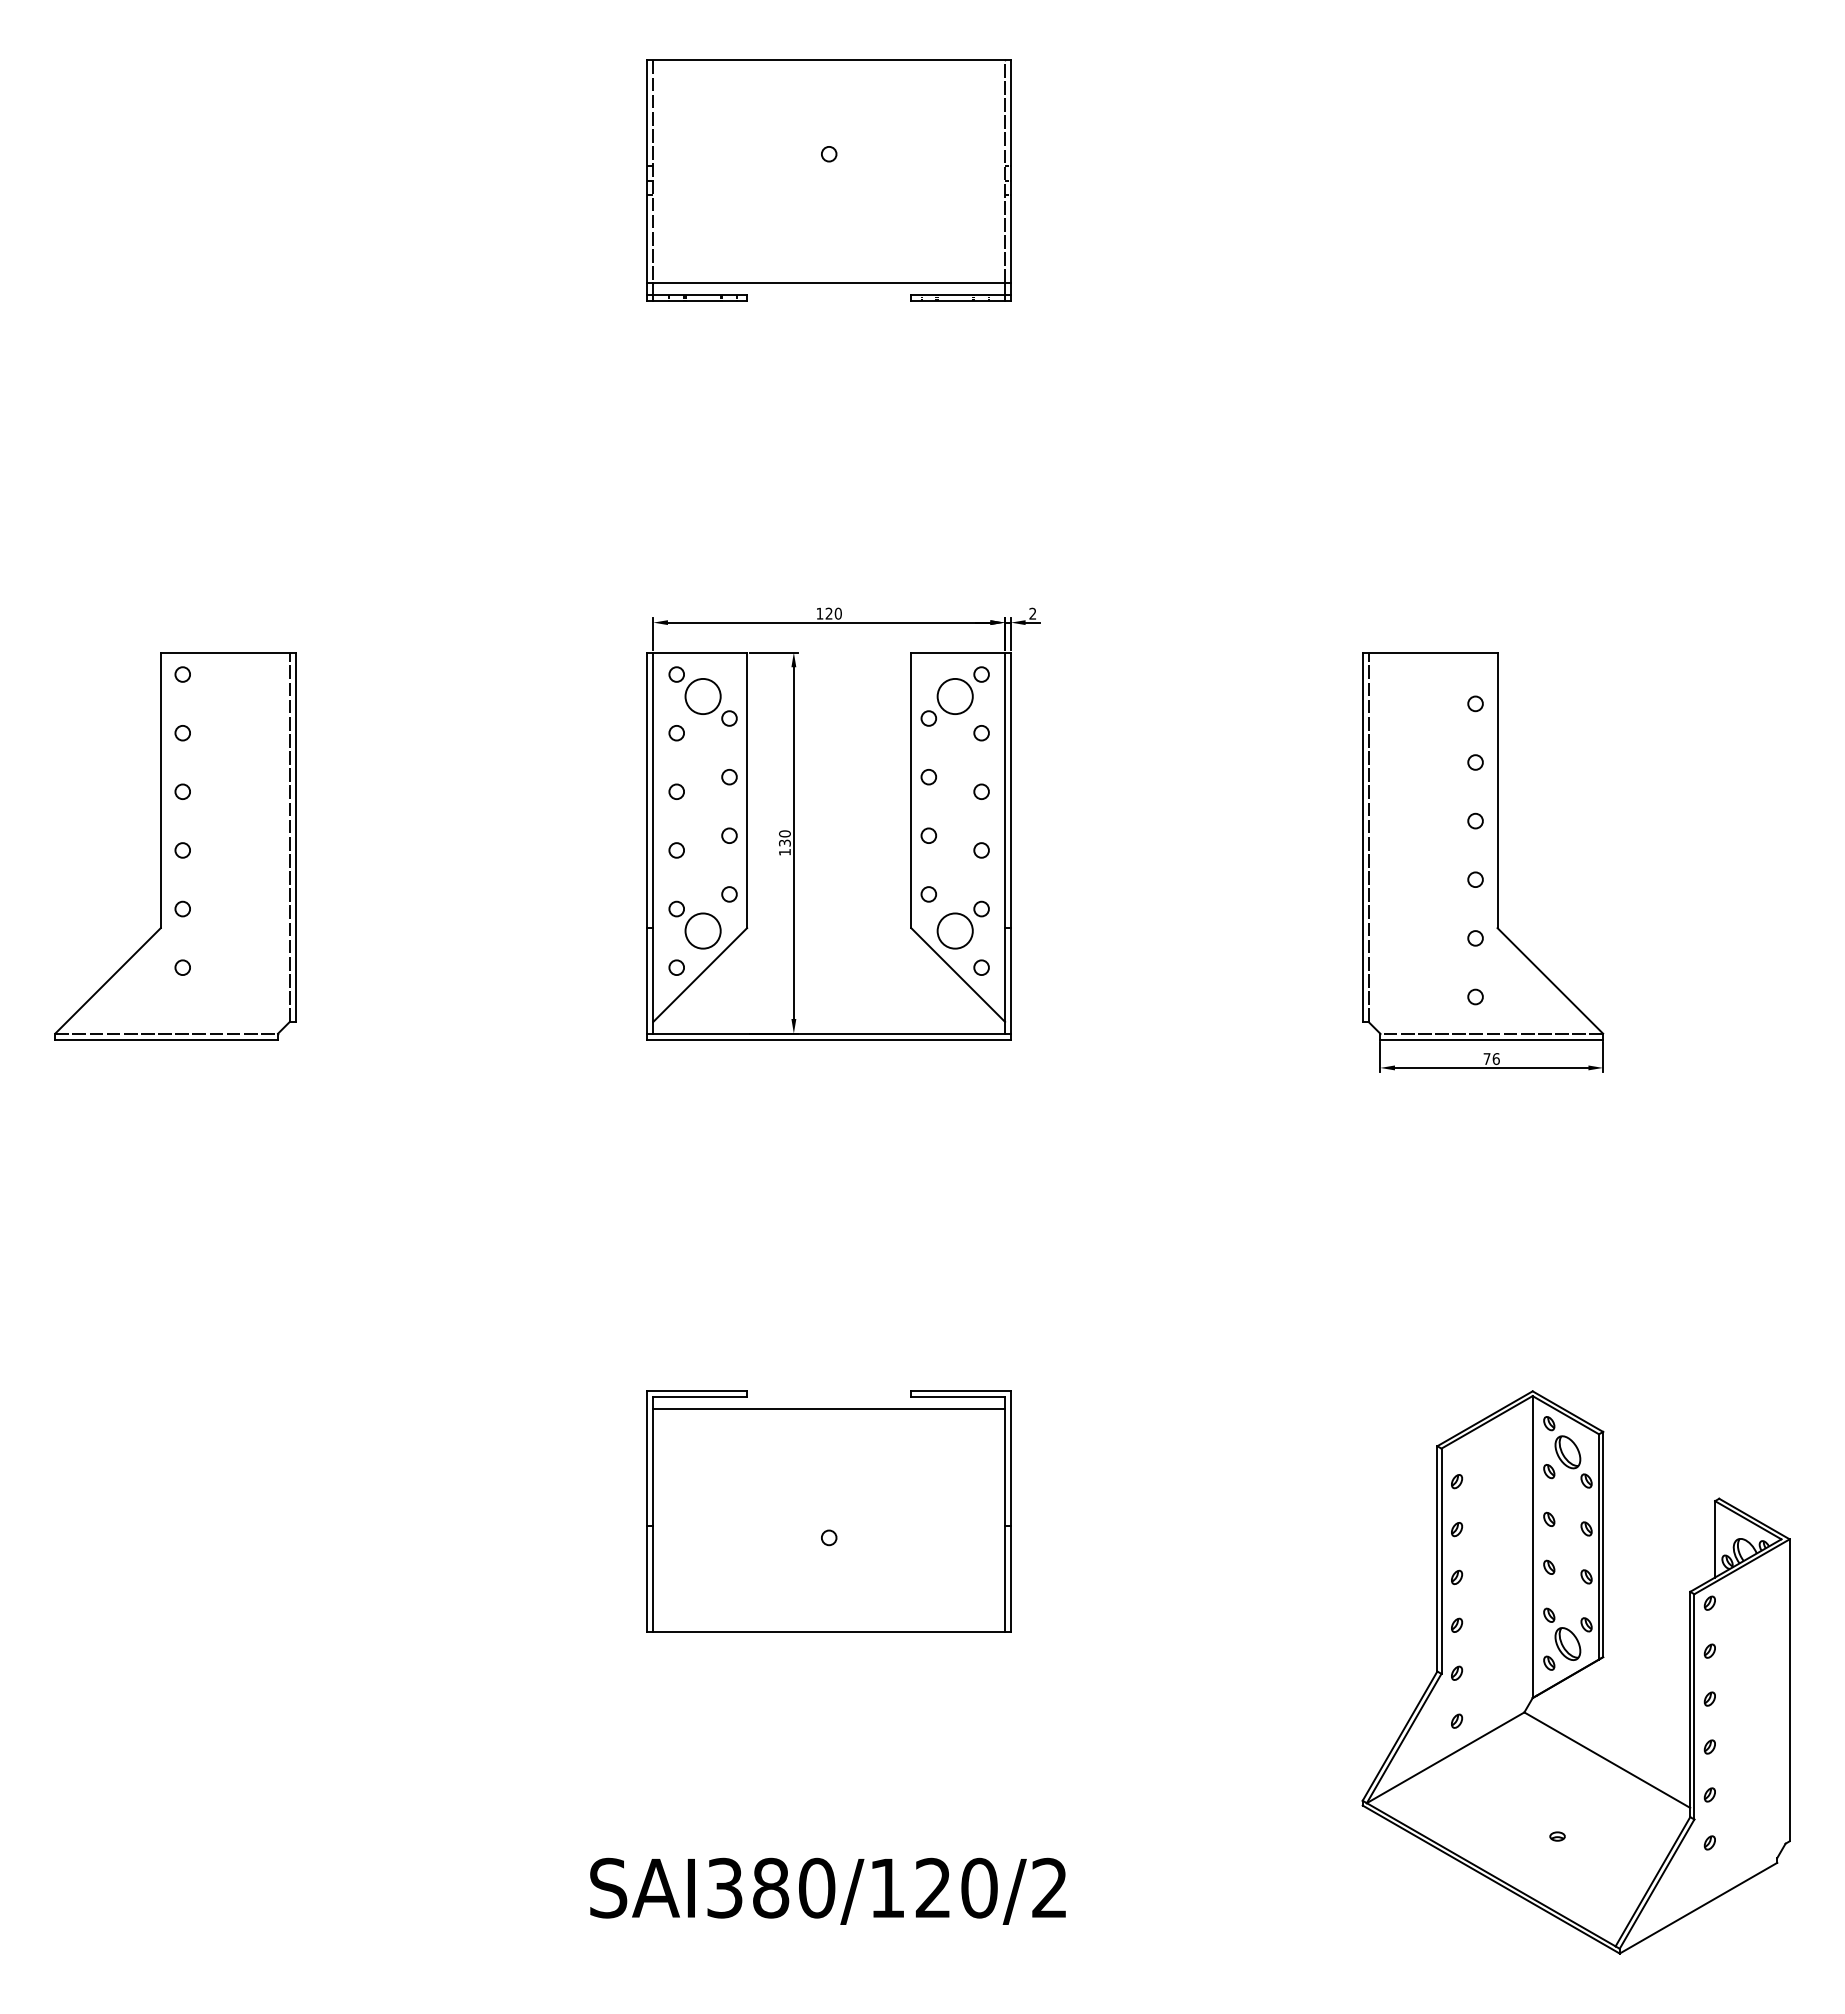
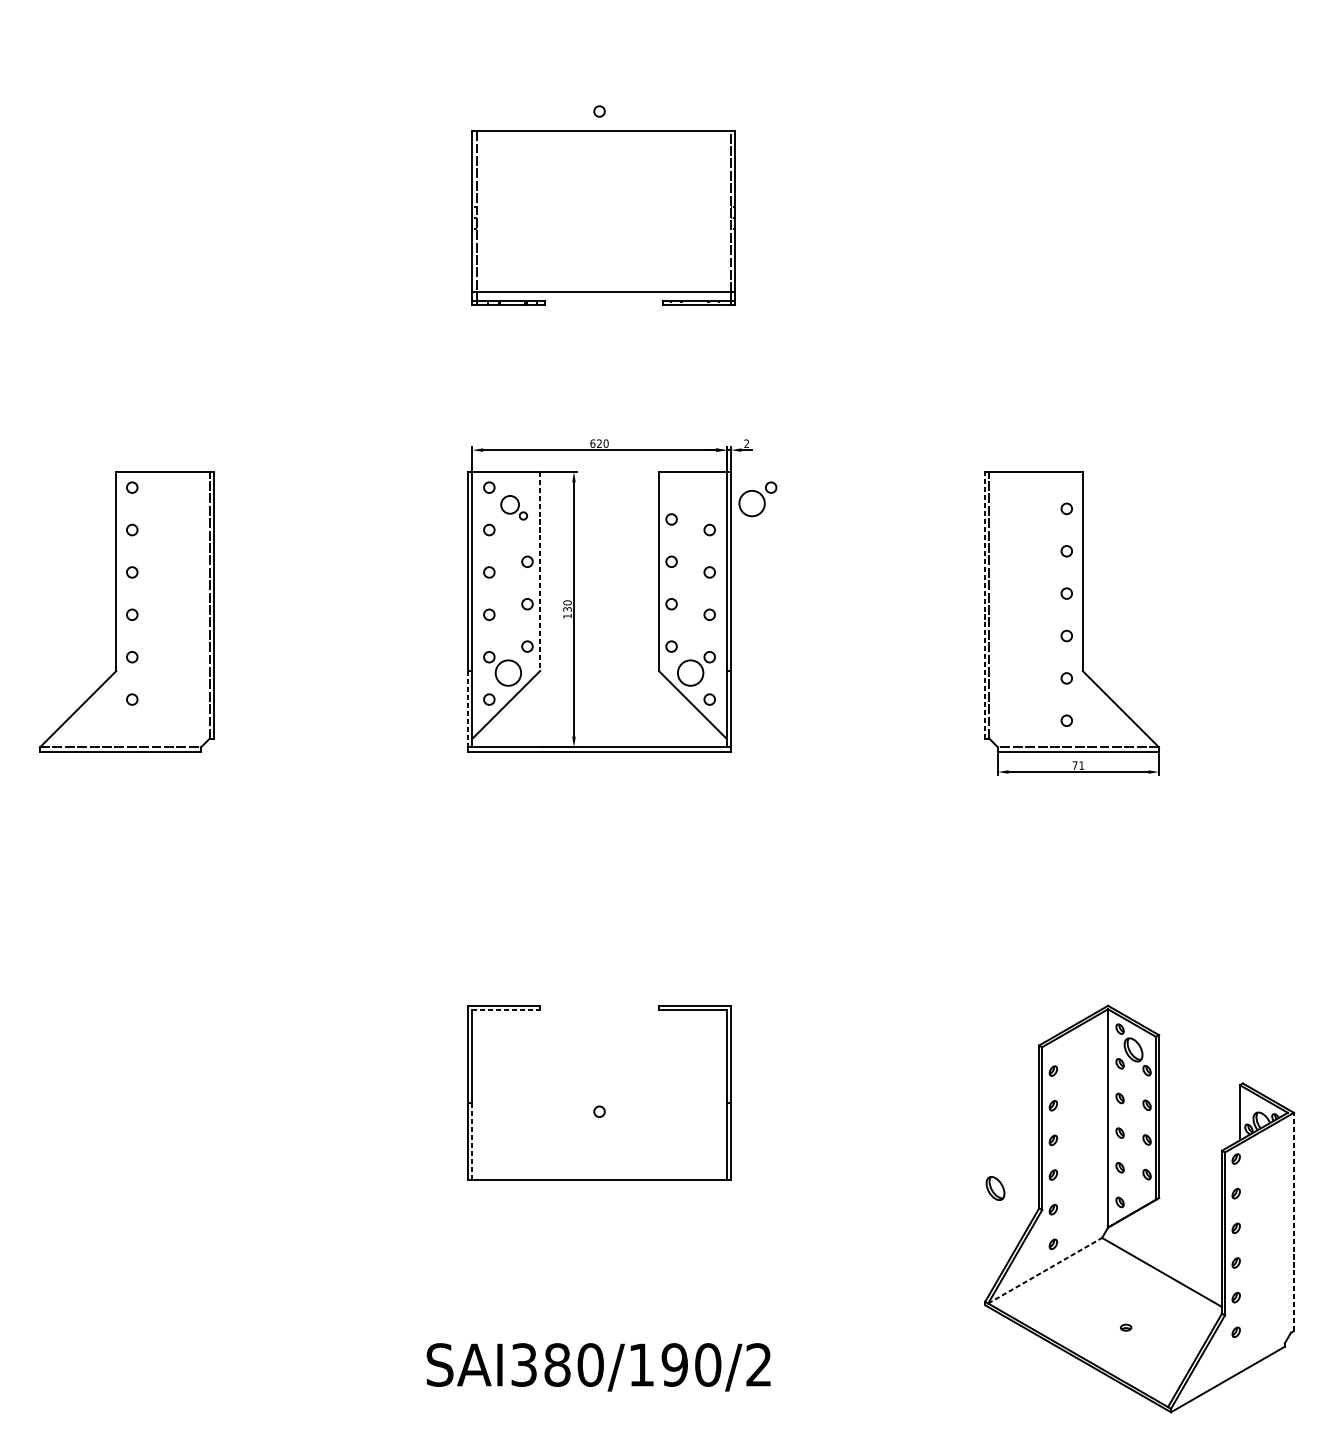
part: (828, 180) -> (603, 217), moved
text: (819, 613) -> (592, 443), 120 -> 620
part: (962, 690) -> (757, 499), moved
part: (710, 702) -> (513, 507), size x0.7
line: (747, 790) -> (540, 571), solid -> dashed
line: (1362, 837) -> (985, 605), solid -> dashed
line: (647, 980) -> (468, 708), solid -> dashed
text: (1495, 1058) -> (1081, 765), 76 -> 71
line: (700, 1397) -> (506, 1010), solid -> dashed
line: (829, 1408) -> (599, 1018), removed
line: (653, 1578) -> (472, 1141), solid -> dashed
part: (1567, 1643) -> (995, 1188), moved
line: (1789, 1690) -> (1293, 1222), solid -> dashed
line: (1445, 1757) -> (1045, 1270), solid -> dashed
text: (933, 1888) -> (674, 1365), SAI380/120/2 -> SAI380/190/2

